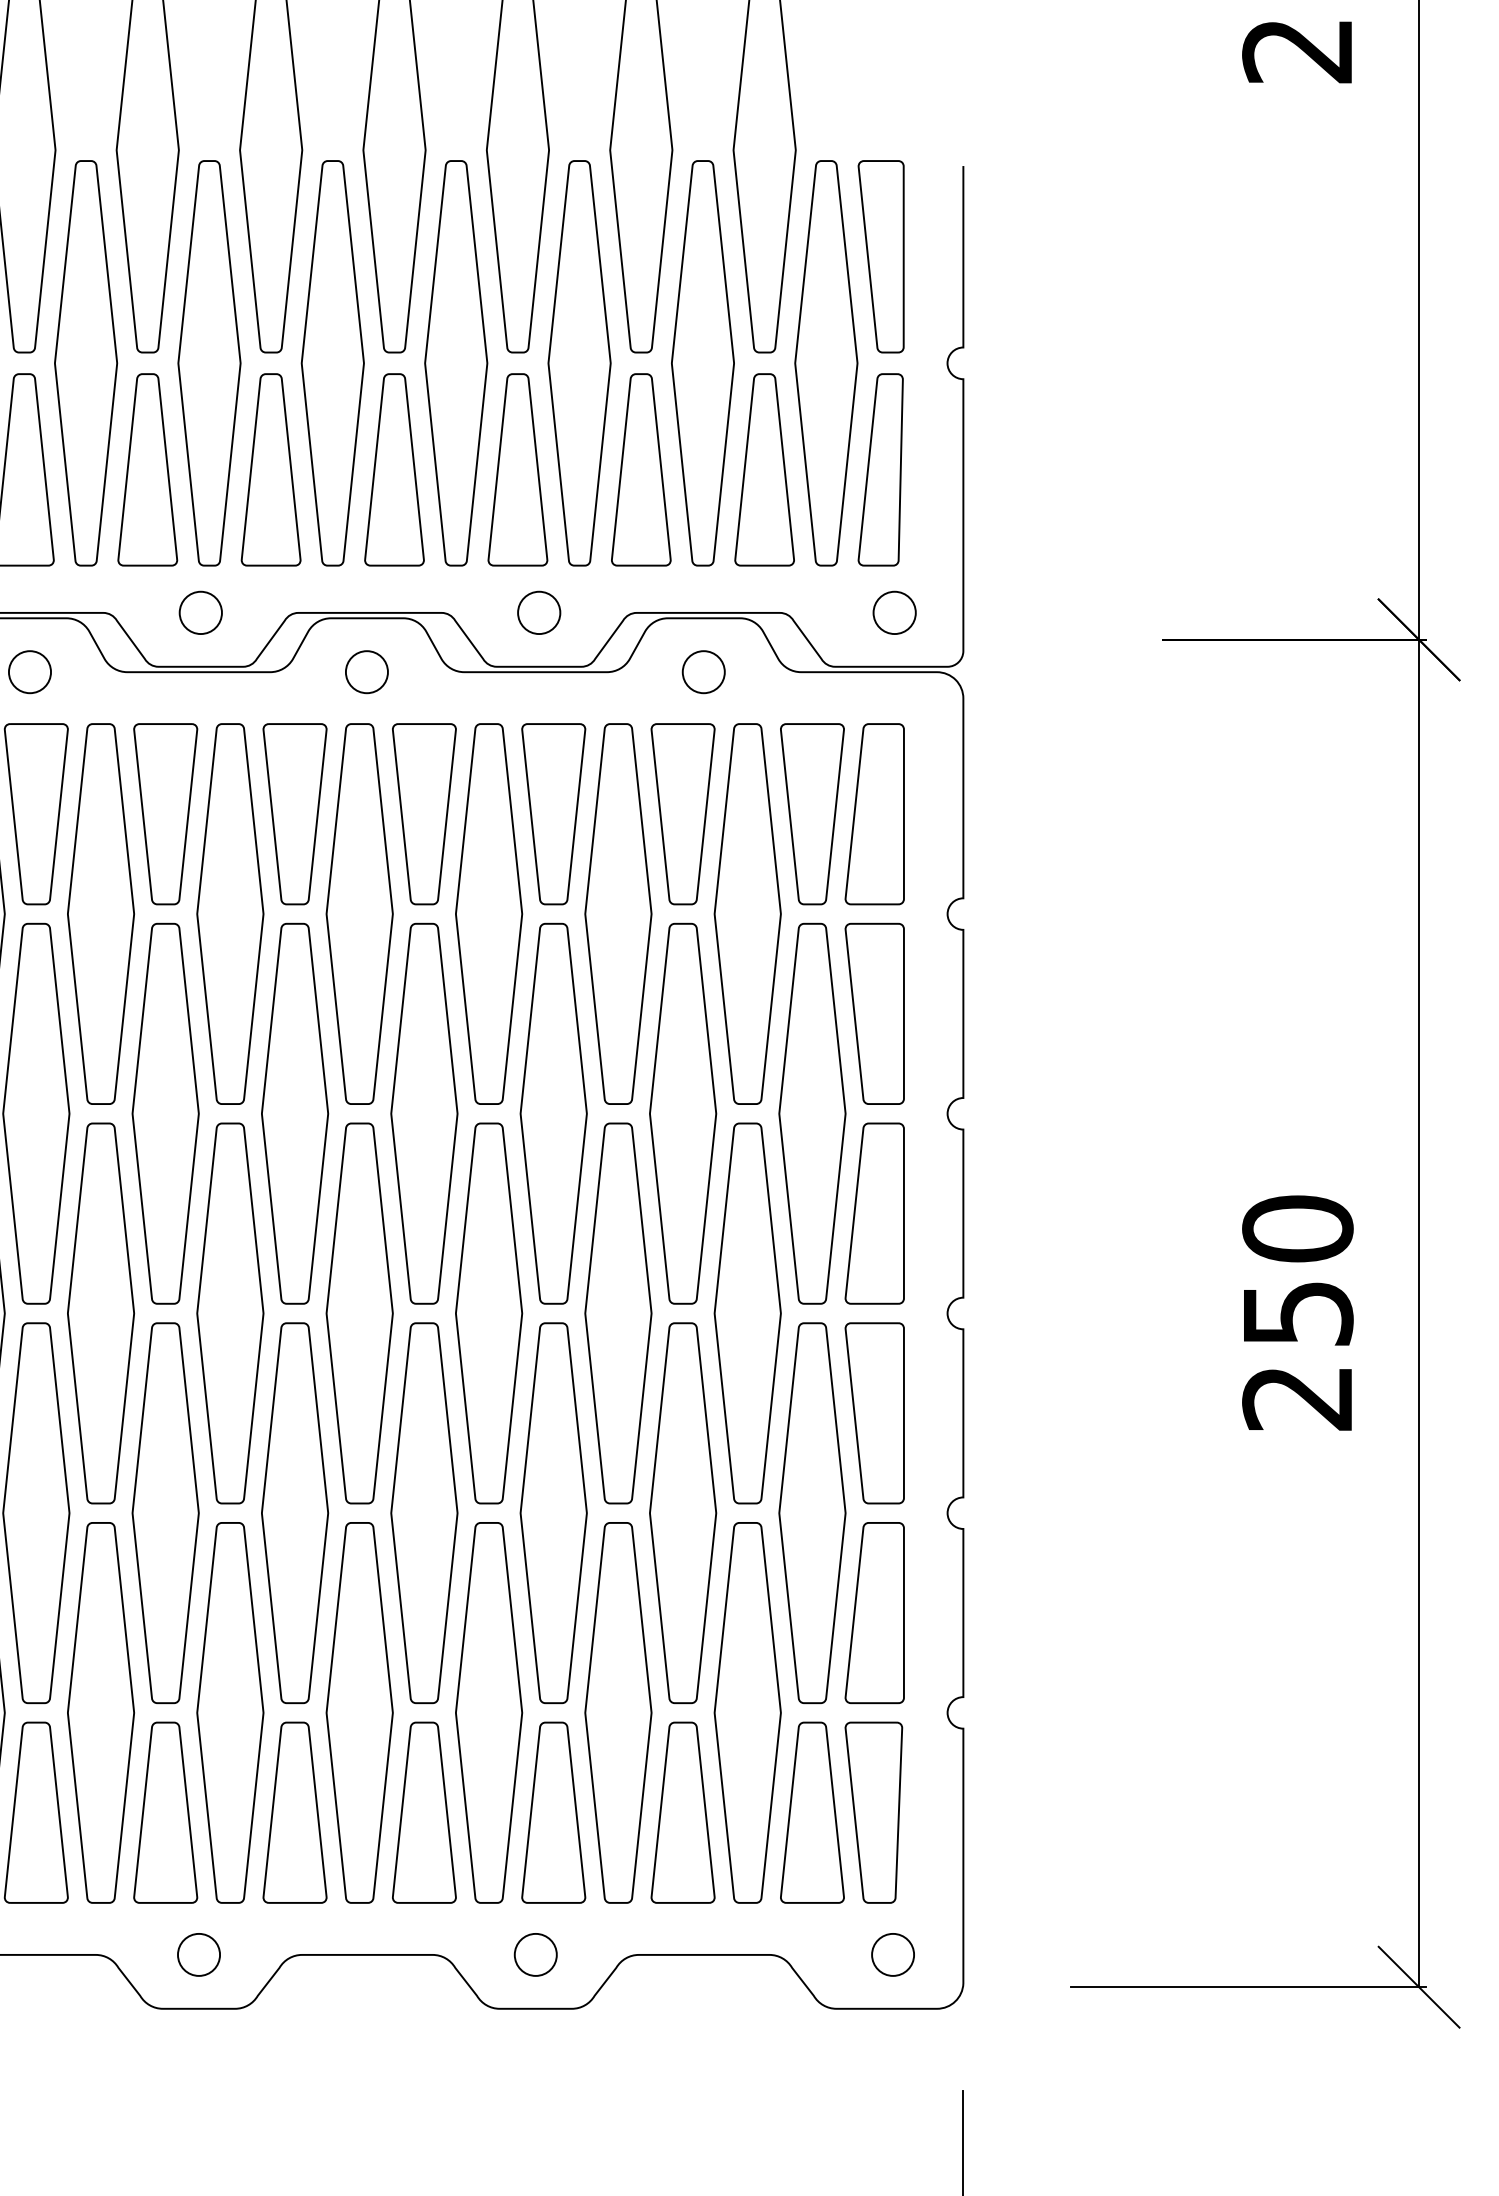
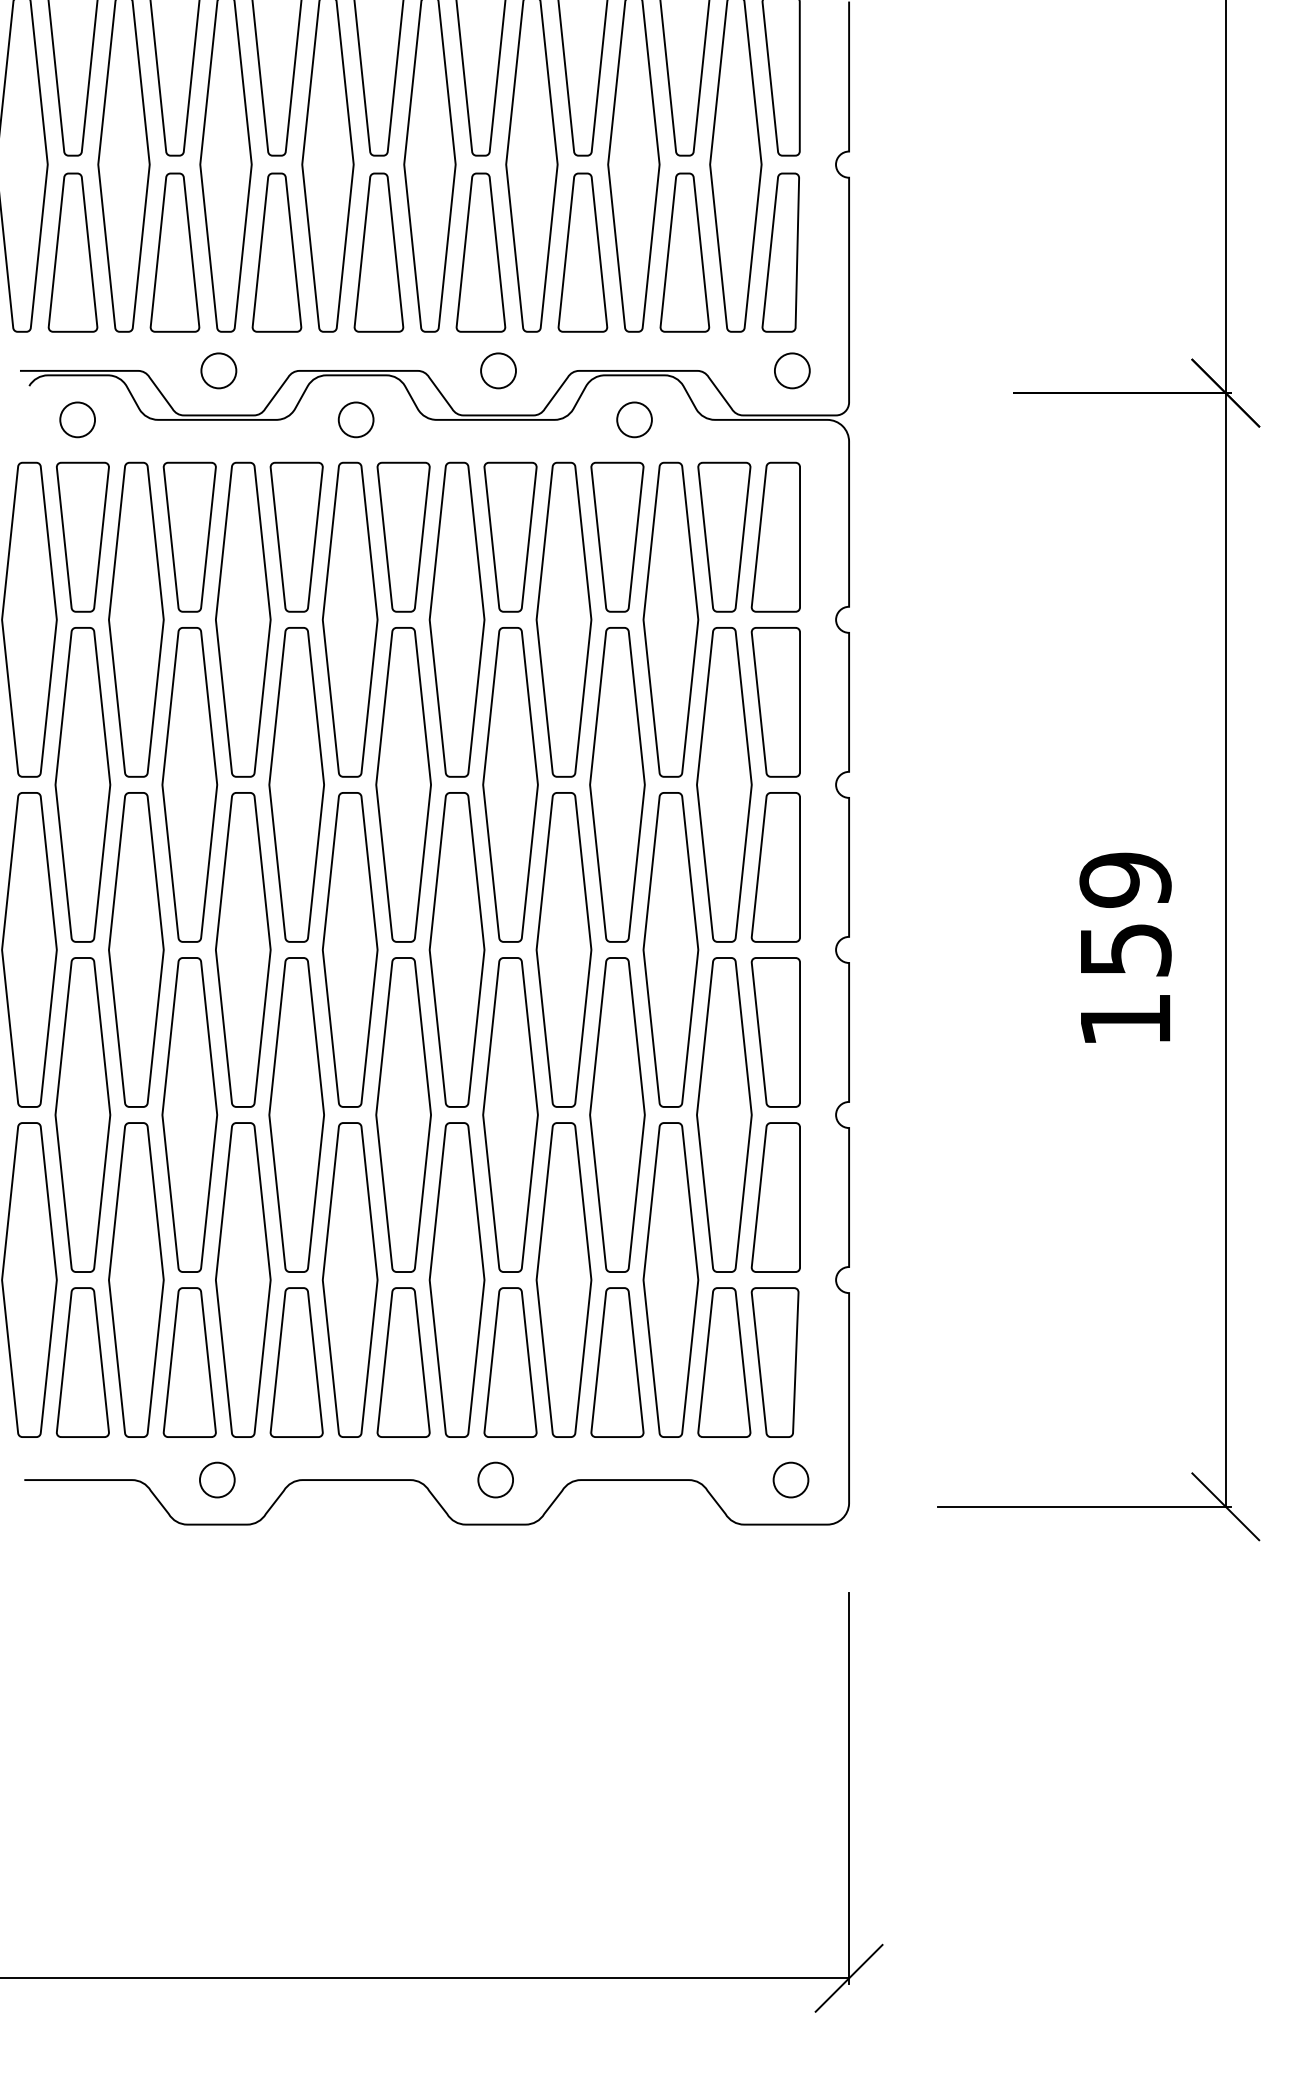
text: (1297, 1312) -> (1125, 949), 250 -> 159

